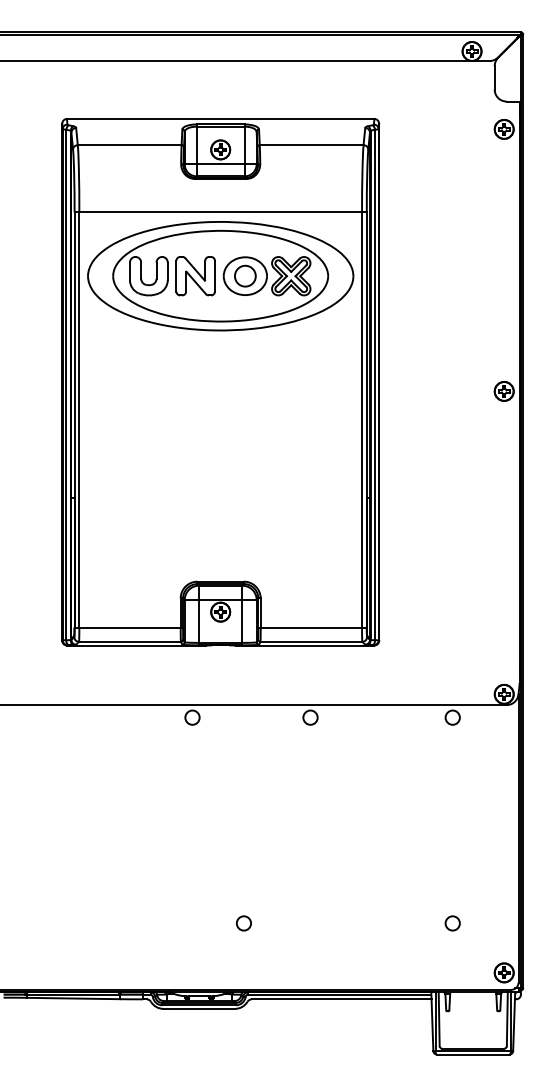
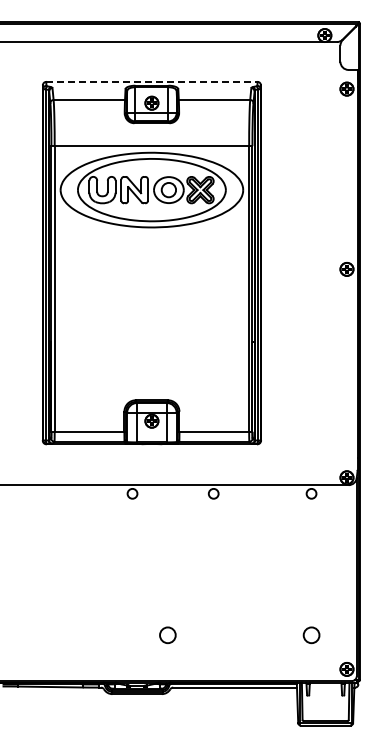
line: (220, 118) -> (151, 81), solid -> dashed
circle: (243, 923) -> (167, 635), size x1.6
circle: (452, 923) -> (311, 635), size x1.6

